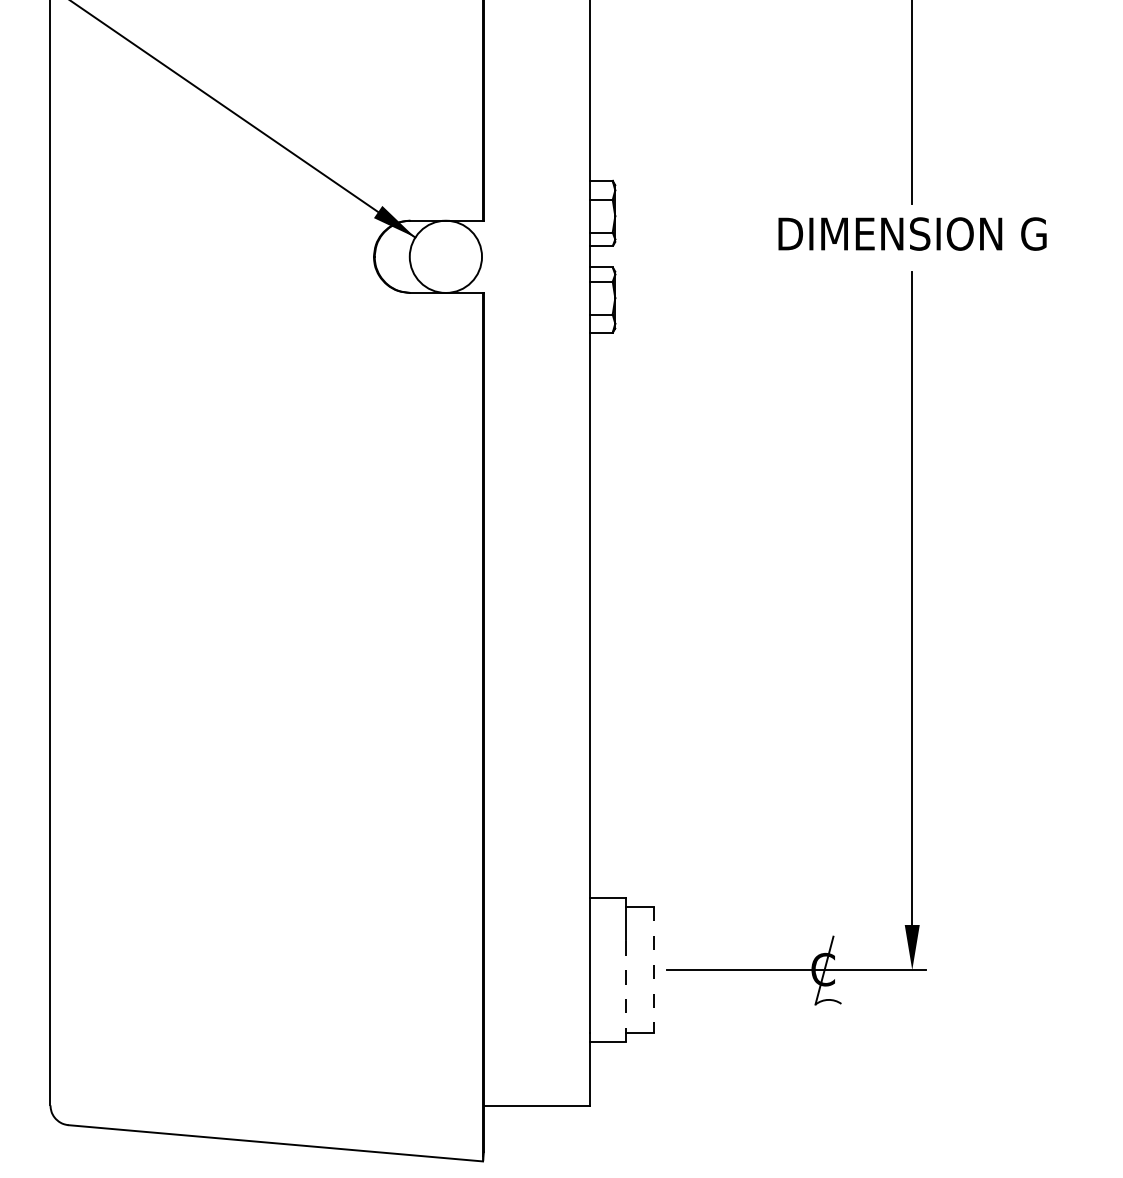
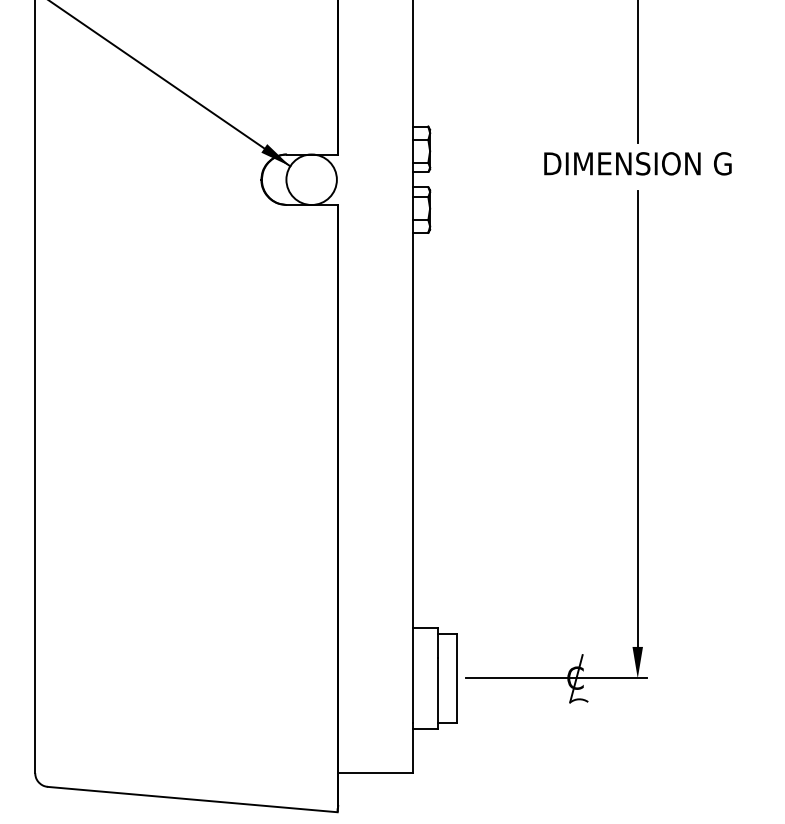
line: (653, 970) -> (456, 678), dashed -> solid
line: (625, 991) -> (437, 693), dashed -> solid

